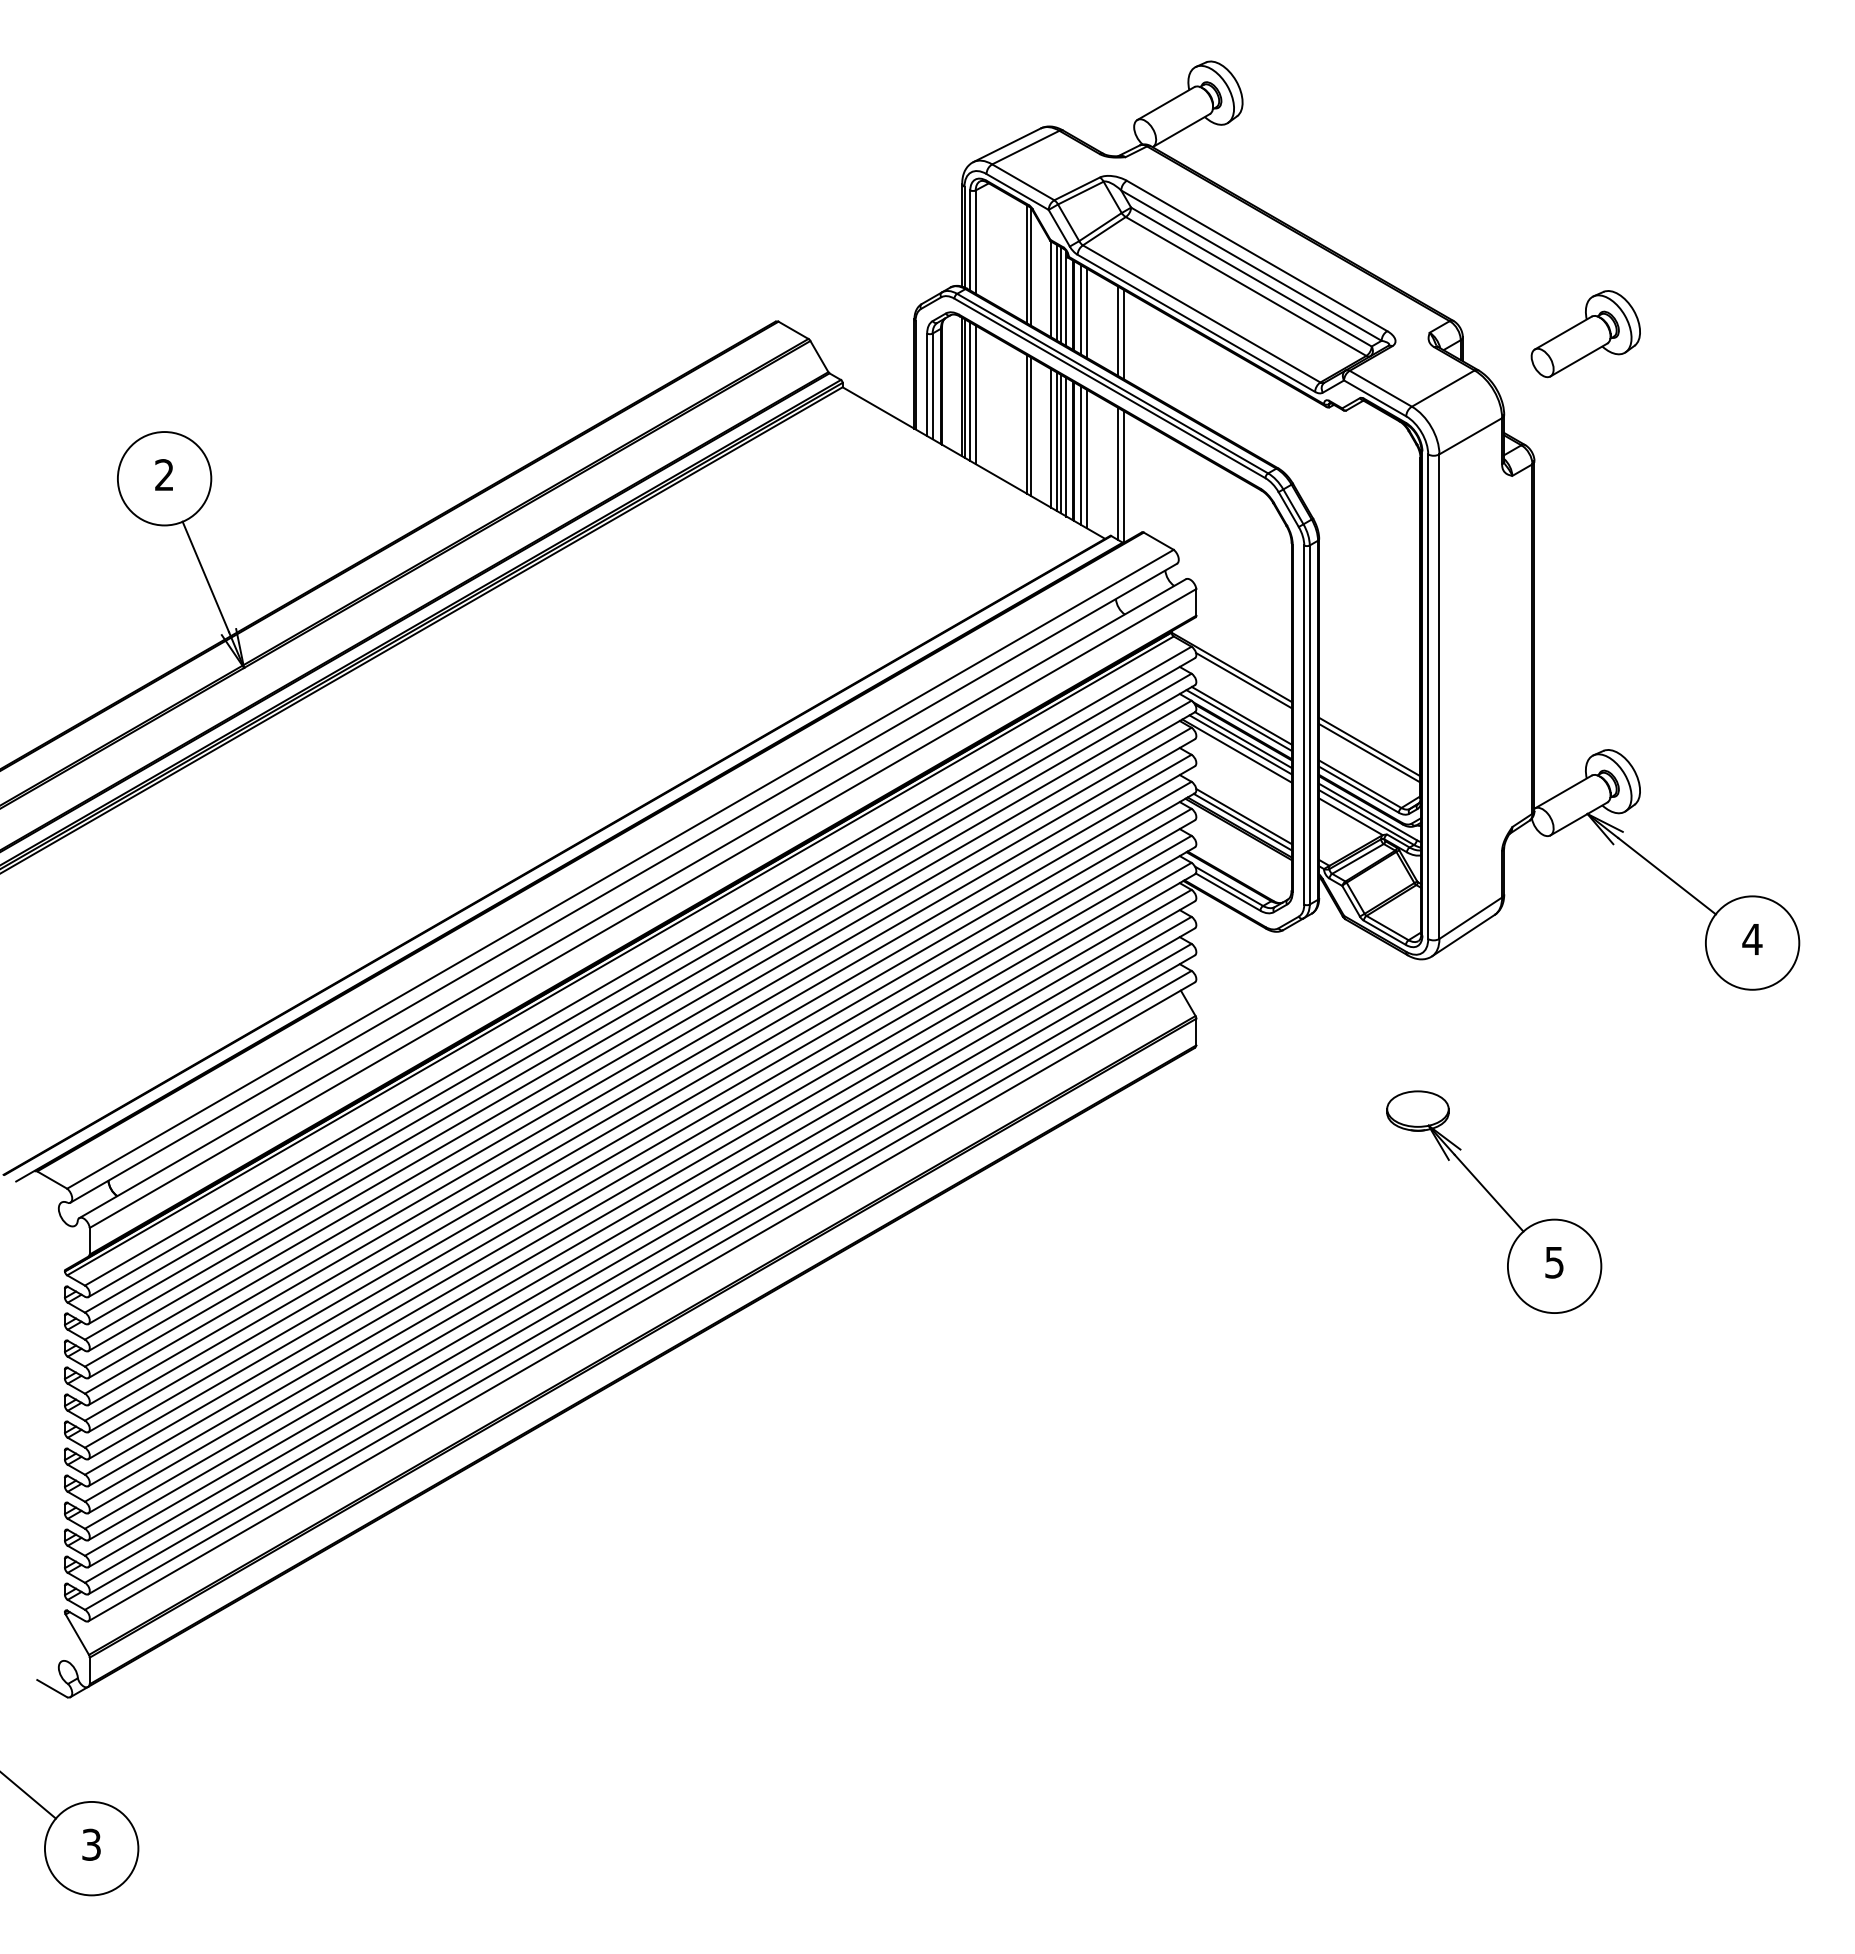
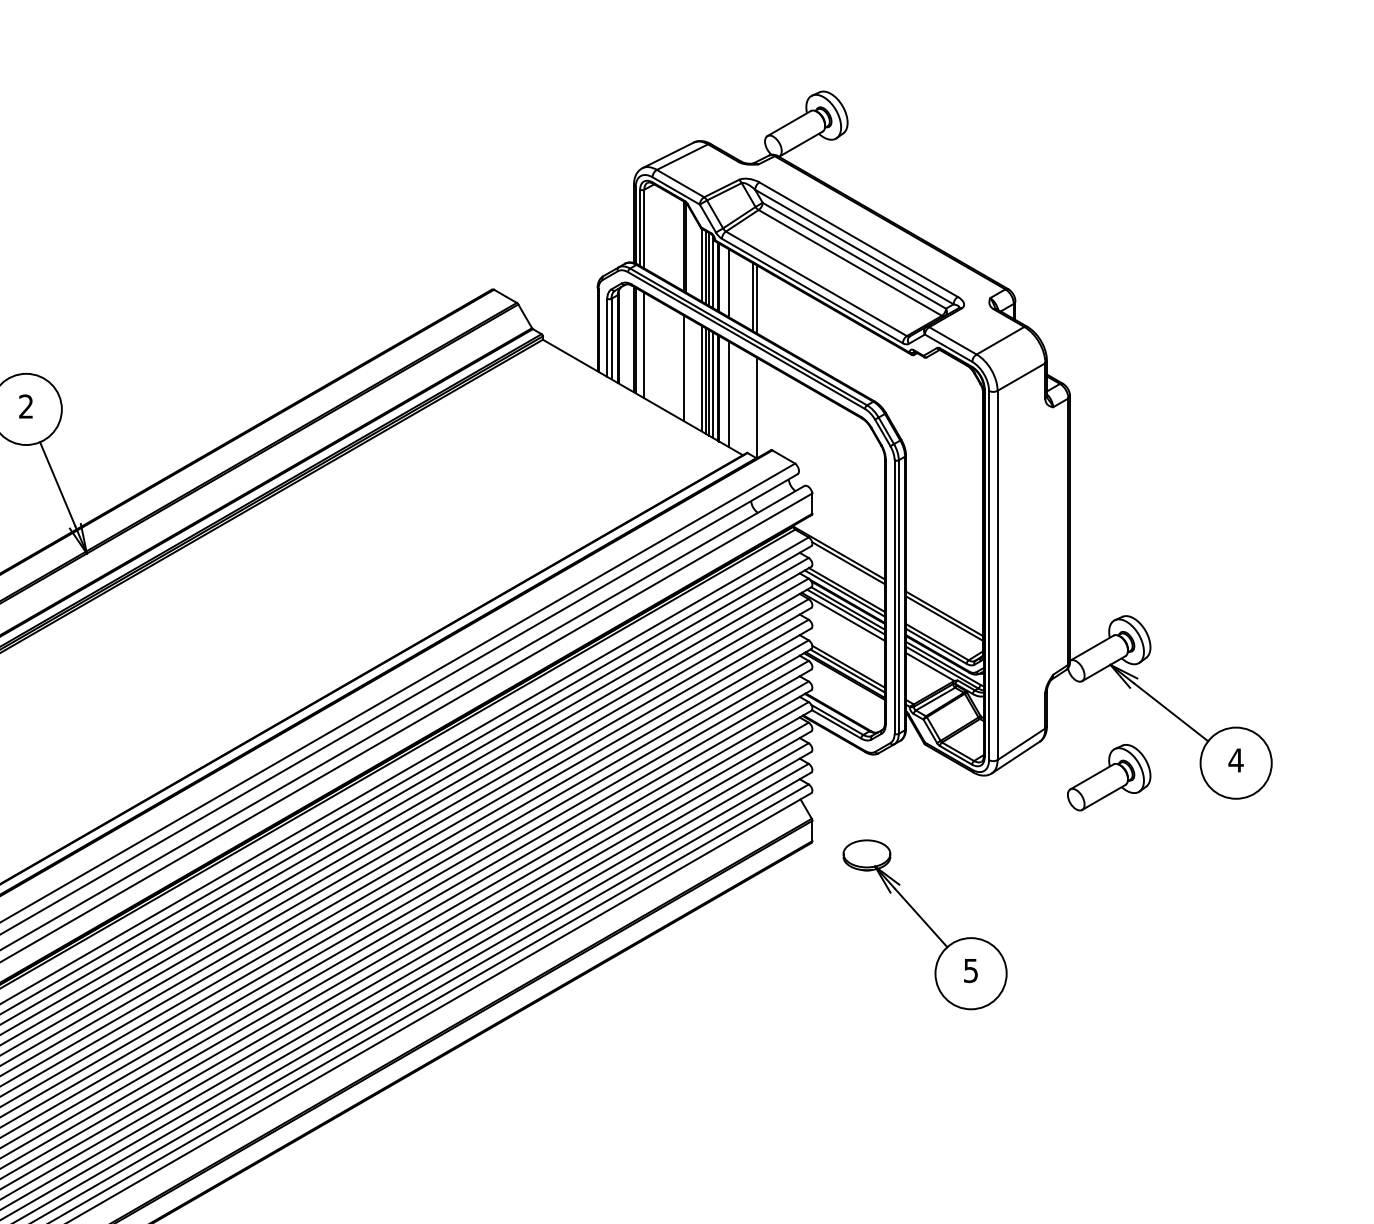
line: (1081, 309) -> (724, 280), removed
part: (1585, 334) -> (1108, 777), moved
line: (970, 391) -> (640, 342), removed
line: (1030, 426) -> (686, 369), removed
line: (1081, 455) -> (724, 391), removed
line: (1118, 473) -> (753, 405), removed
part: (1494, 1201) -> (925, 924), moved

